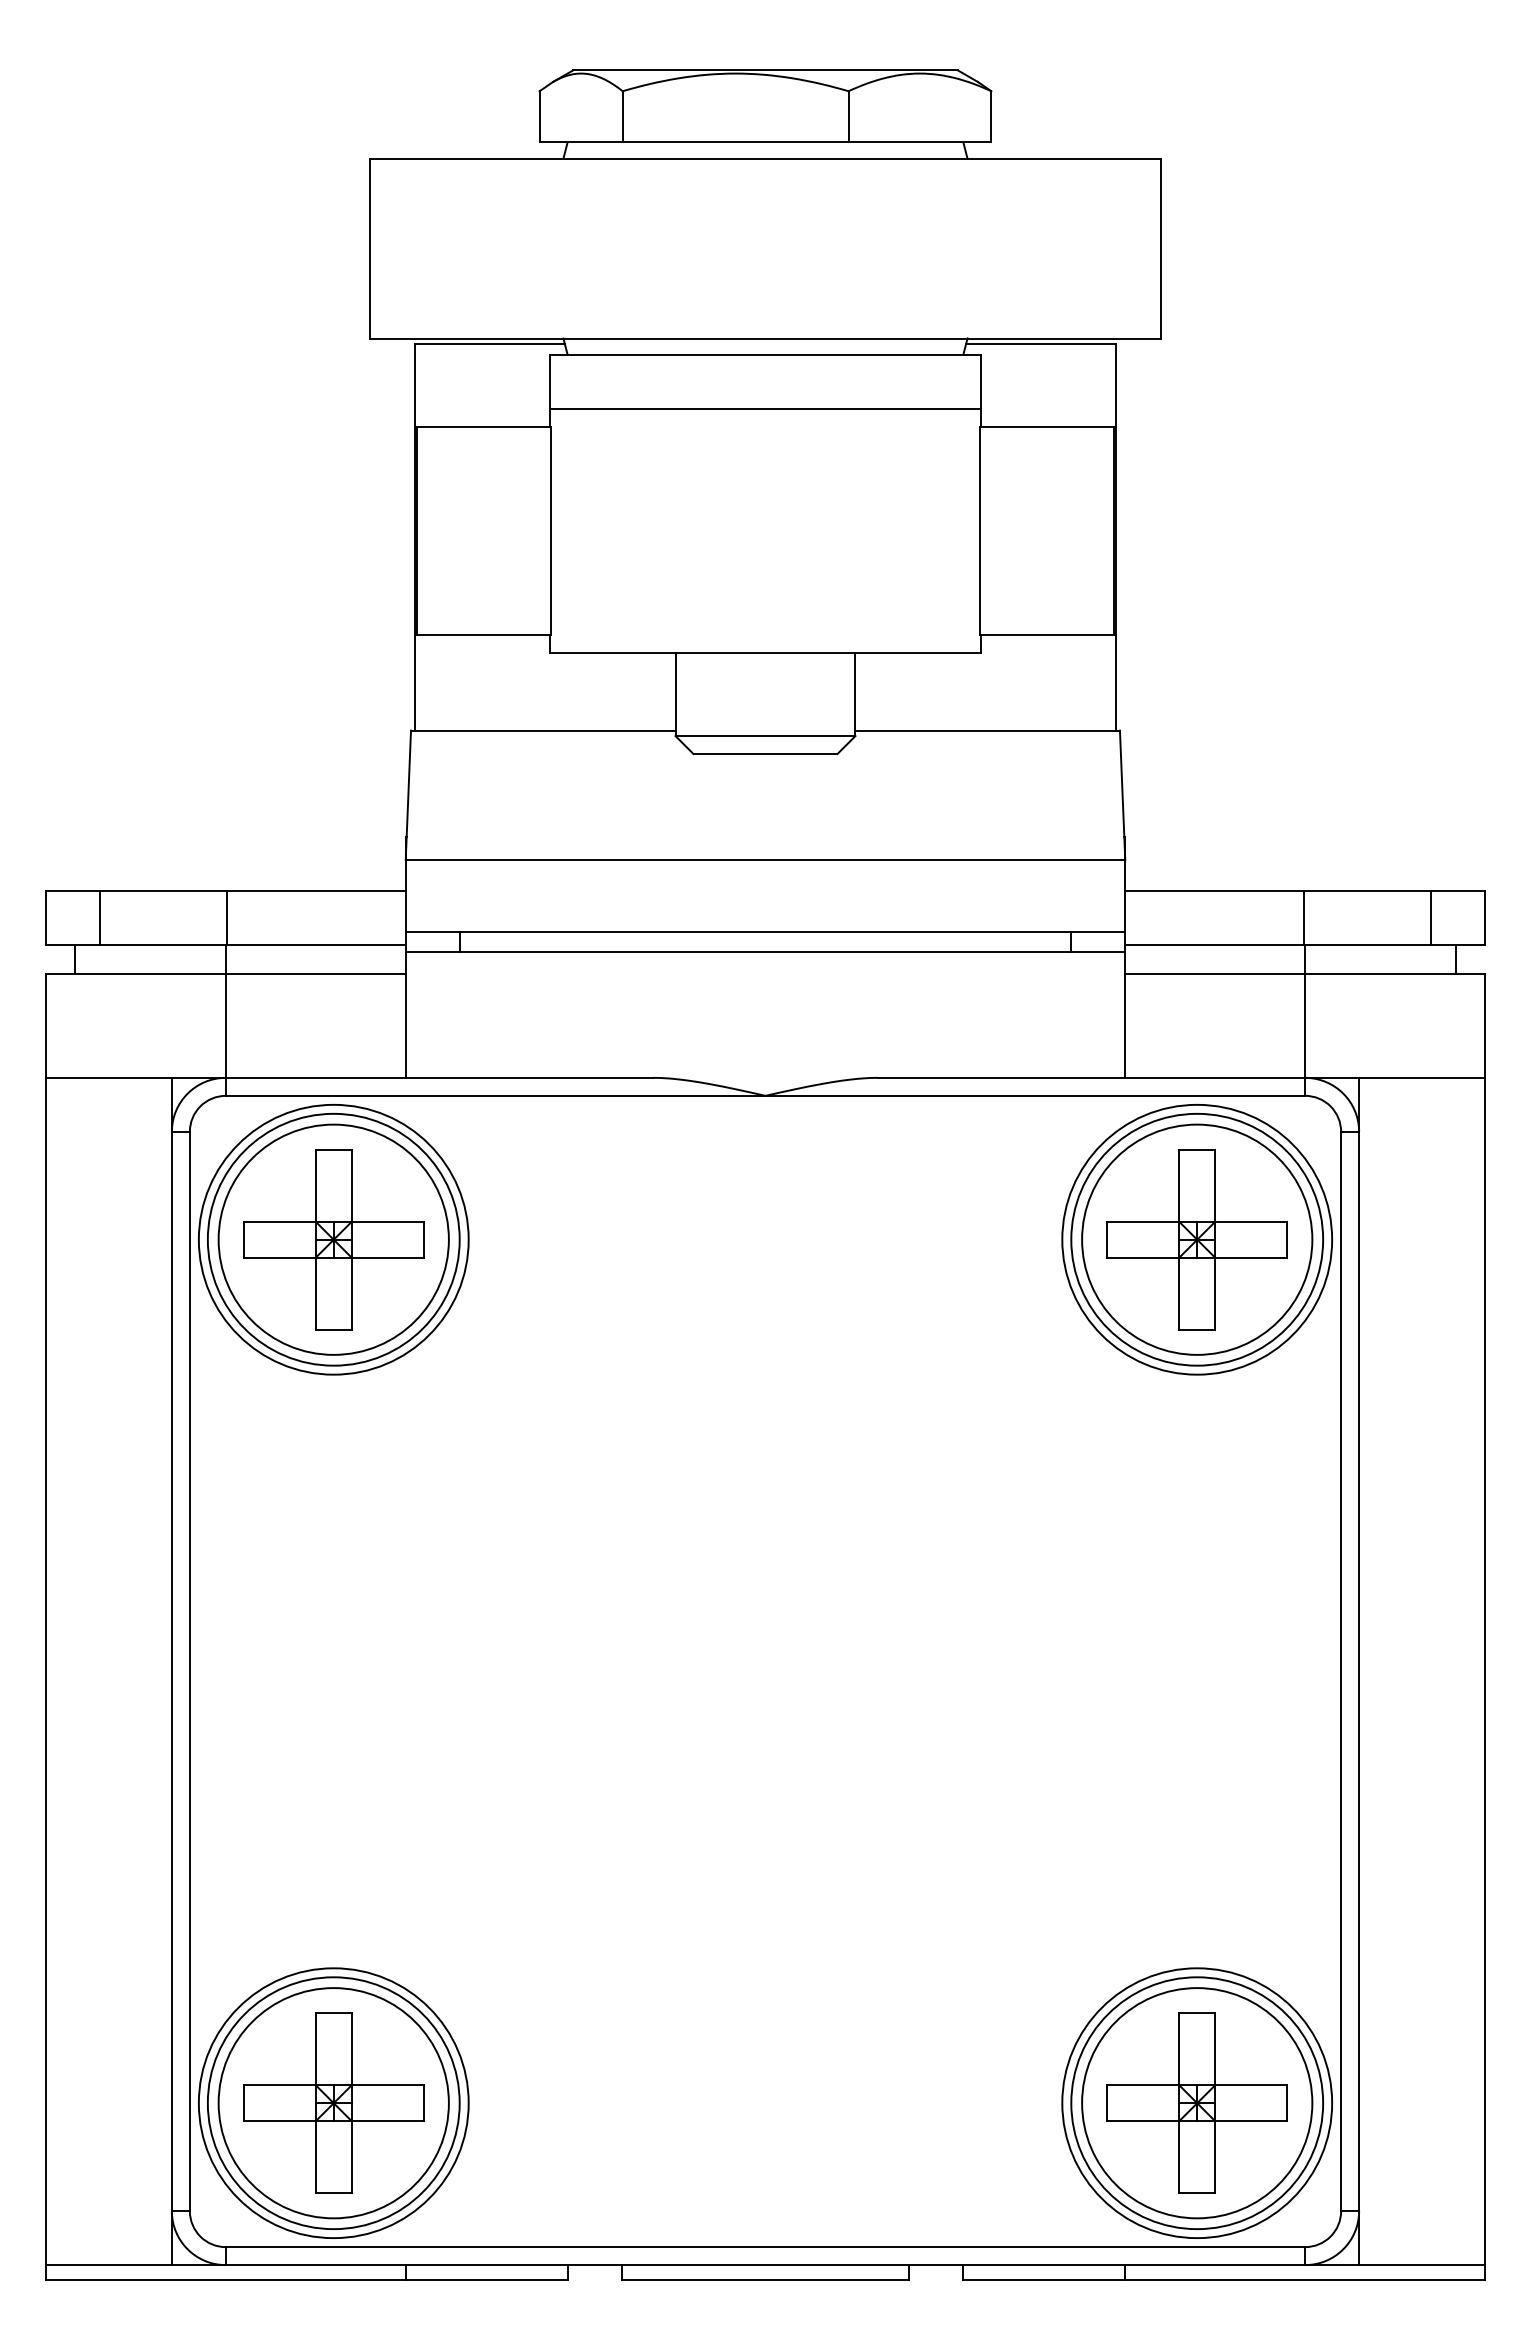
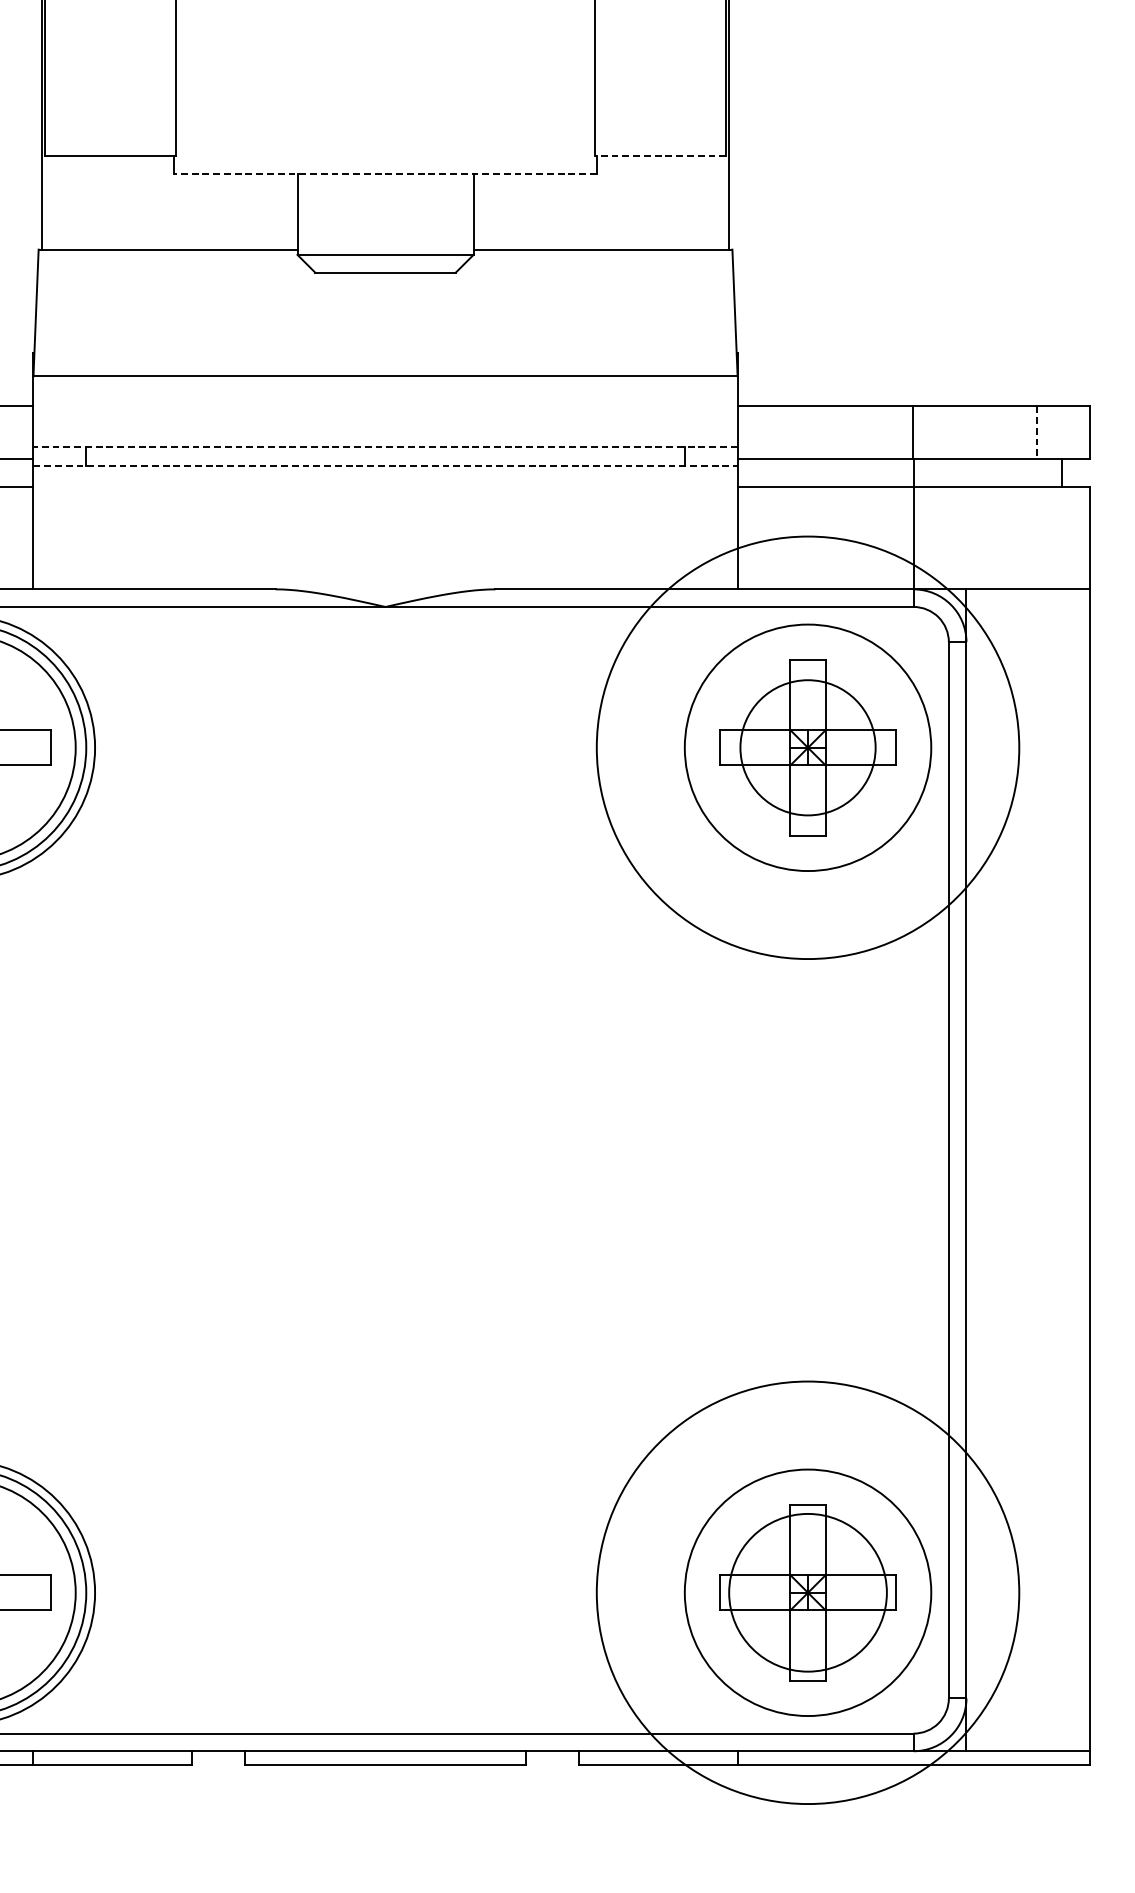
line: (1046, 635) -> (660, 156), solid -> dashed
line: (765, 653) -> (385, 174), solid -> dashed
line: (1431, 917) -> (1037, 432), solid -> dashed
line: (765, 932) -> (385, 447), solid -> dashed
line: (765, 951) -> (385, 465), solid -> dashed
circle: (1197, 1239) -> (808, 747), size x0.6
circle: (1197, 1239) -> (808, 747), size x1.6
circle: (1197, 2103) -> (808, 1593), size x0.7
circle: (1197, 2103) -> (808, 1593), size x1.6

